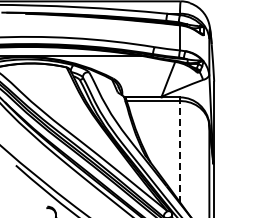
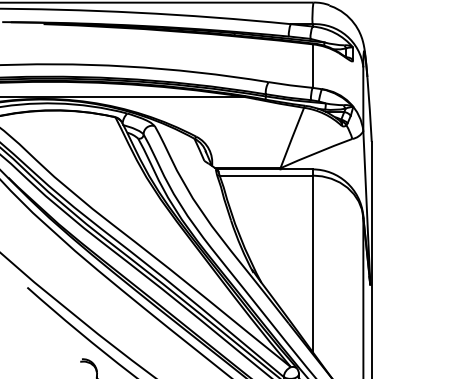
line: (180, 150) -> (313, 261), dashed -> solid

